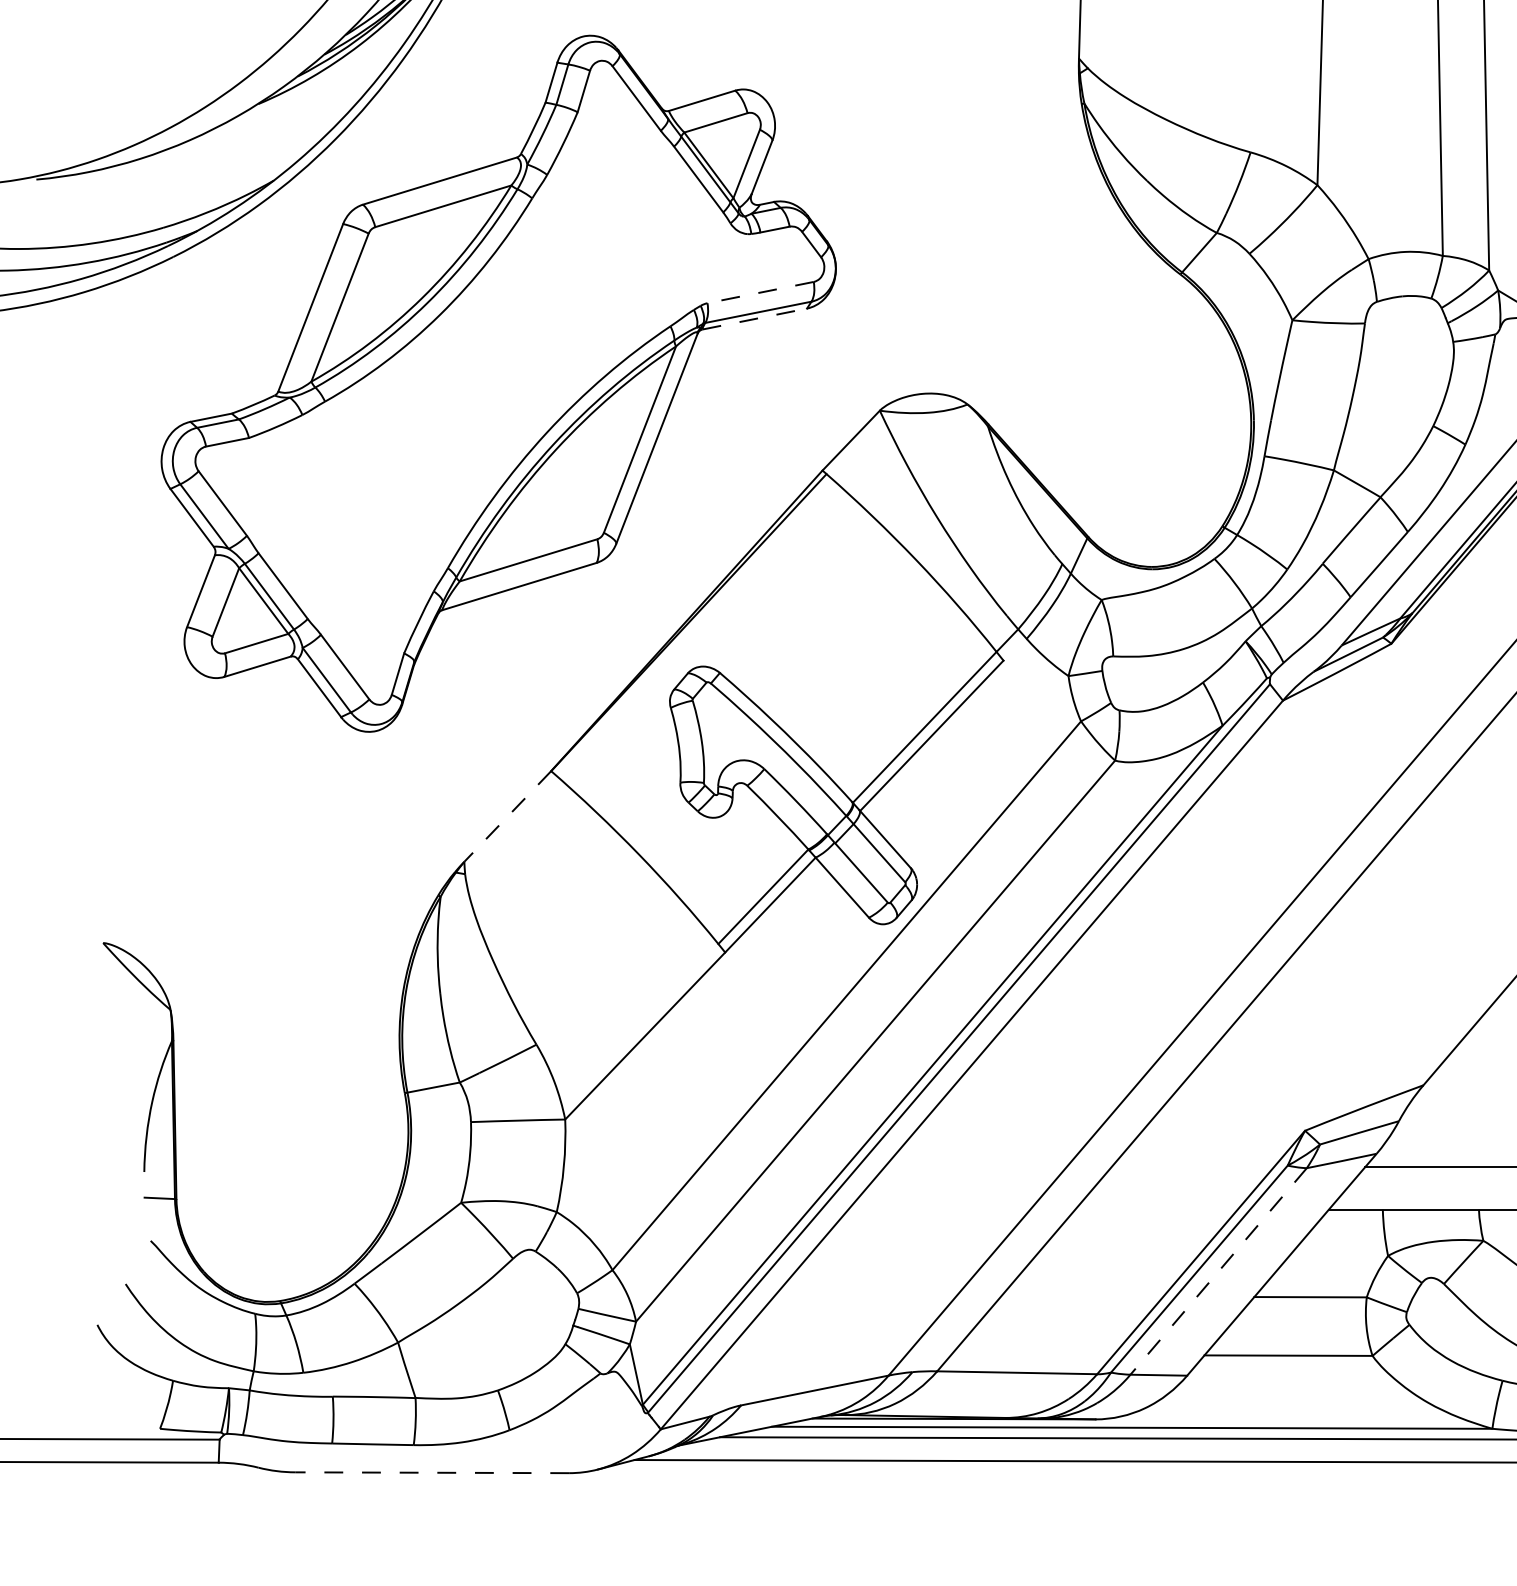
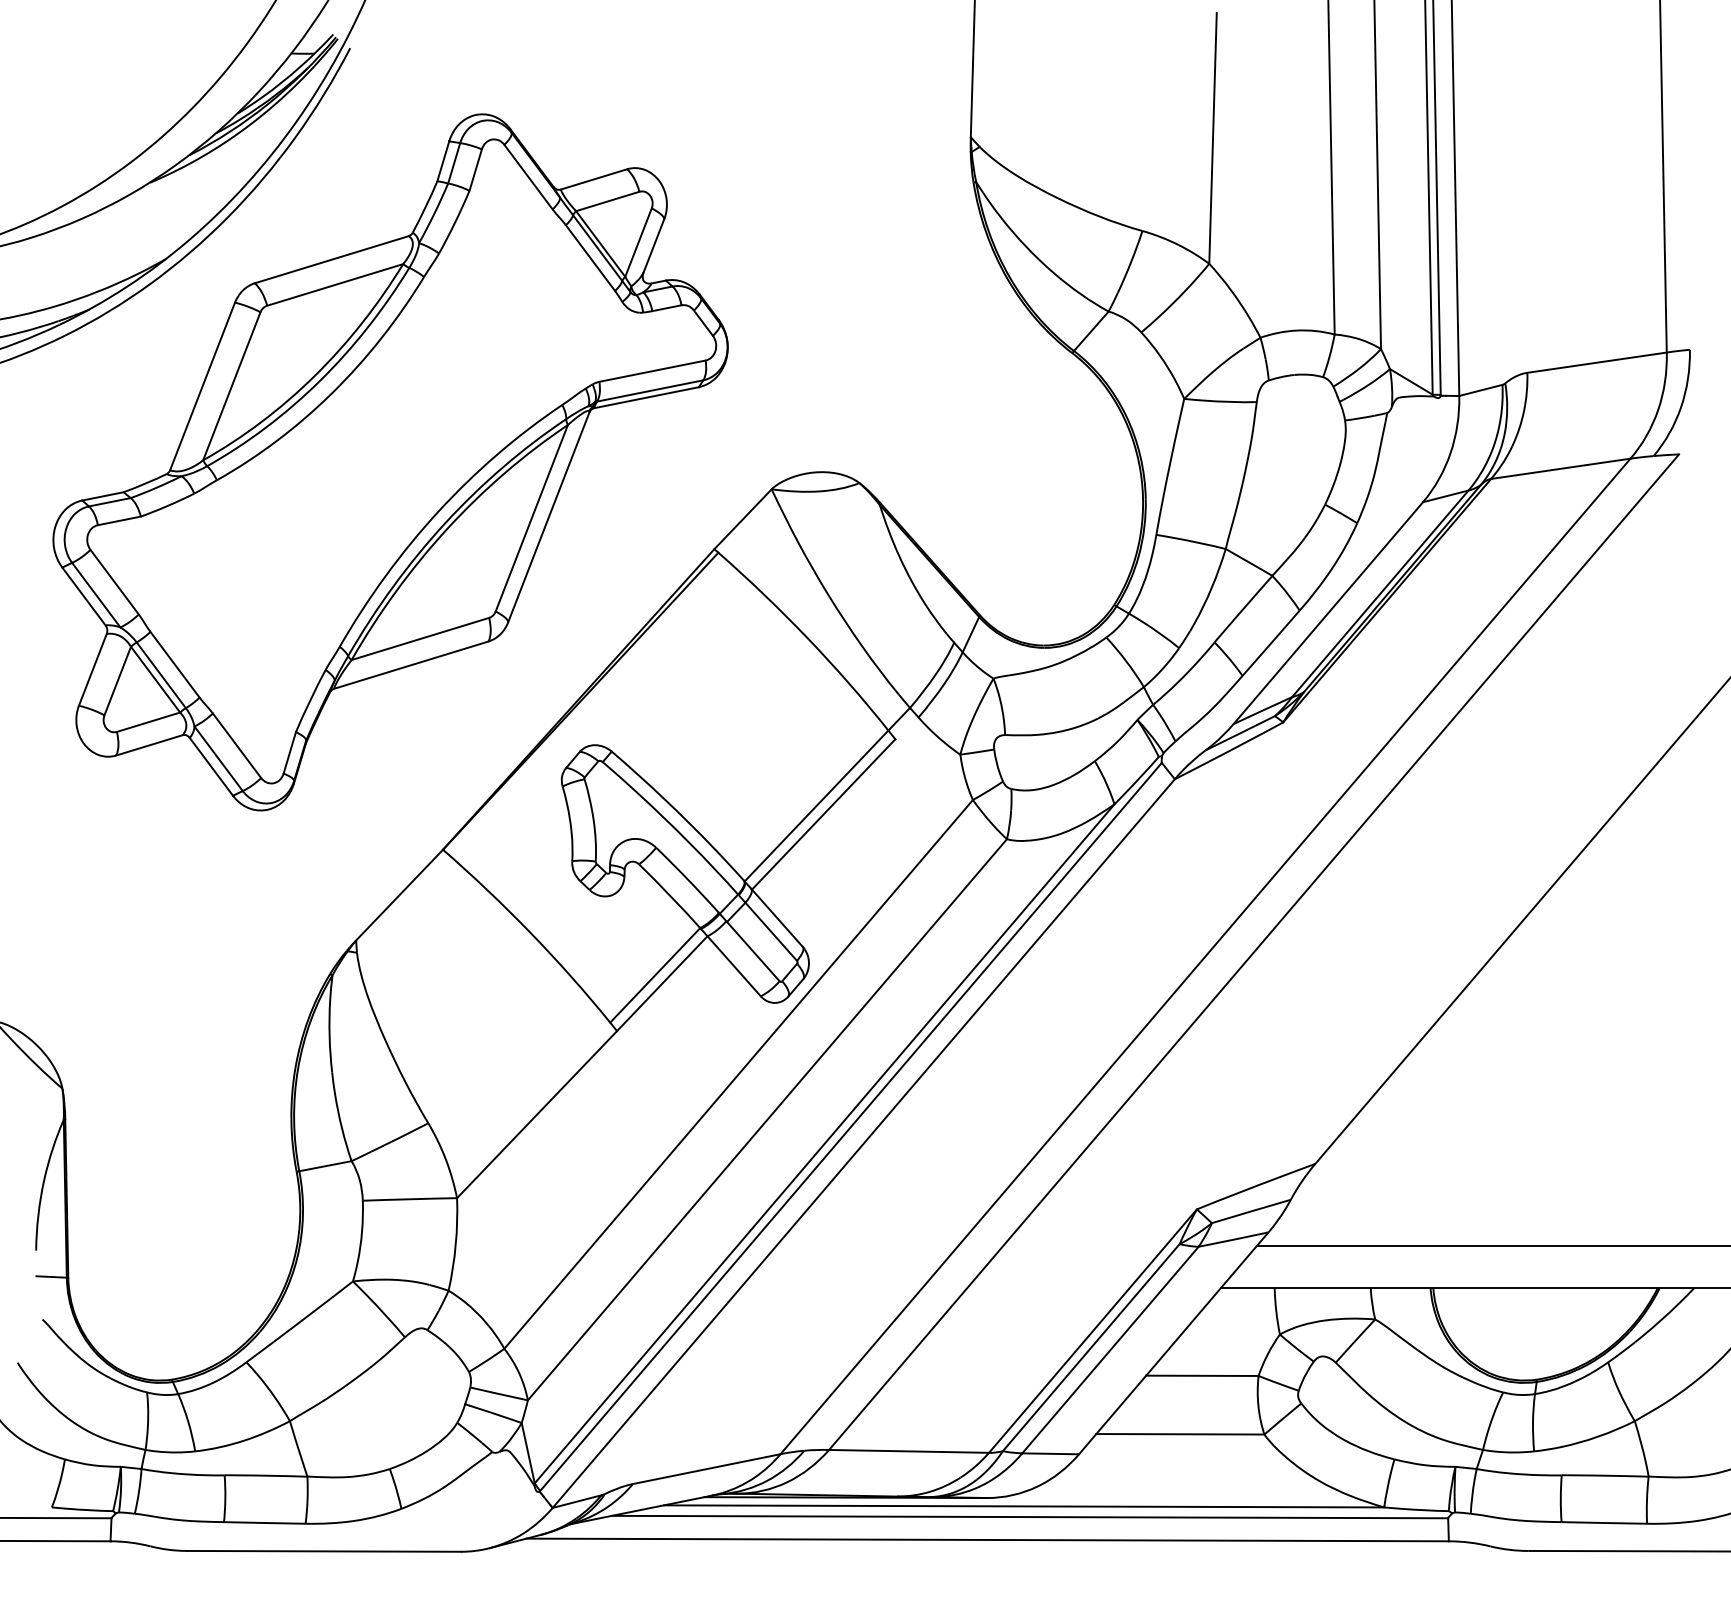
line: (759, 292) -> (651, 371), dashed -> solid
line: (755, 318) -> (647, 397), dashed -> solid
line: (507, 816) -> (399, 895), dashed -> solid
line: (1218, 1271) -> (1110, 1350), dashed -> solid
line: (432, 1472) -> (324, 1551), dashed -> solid

